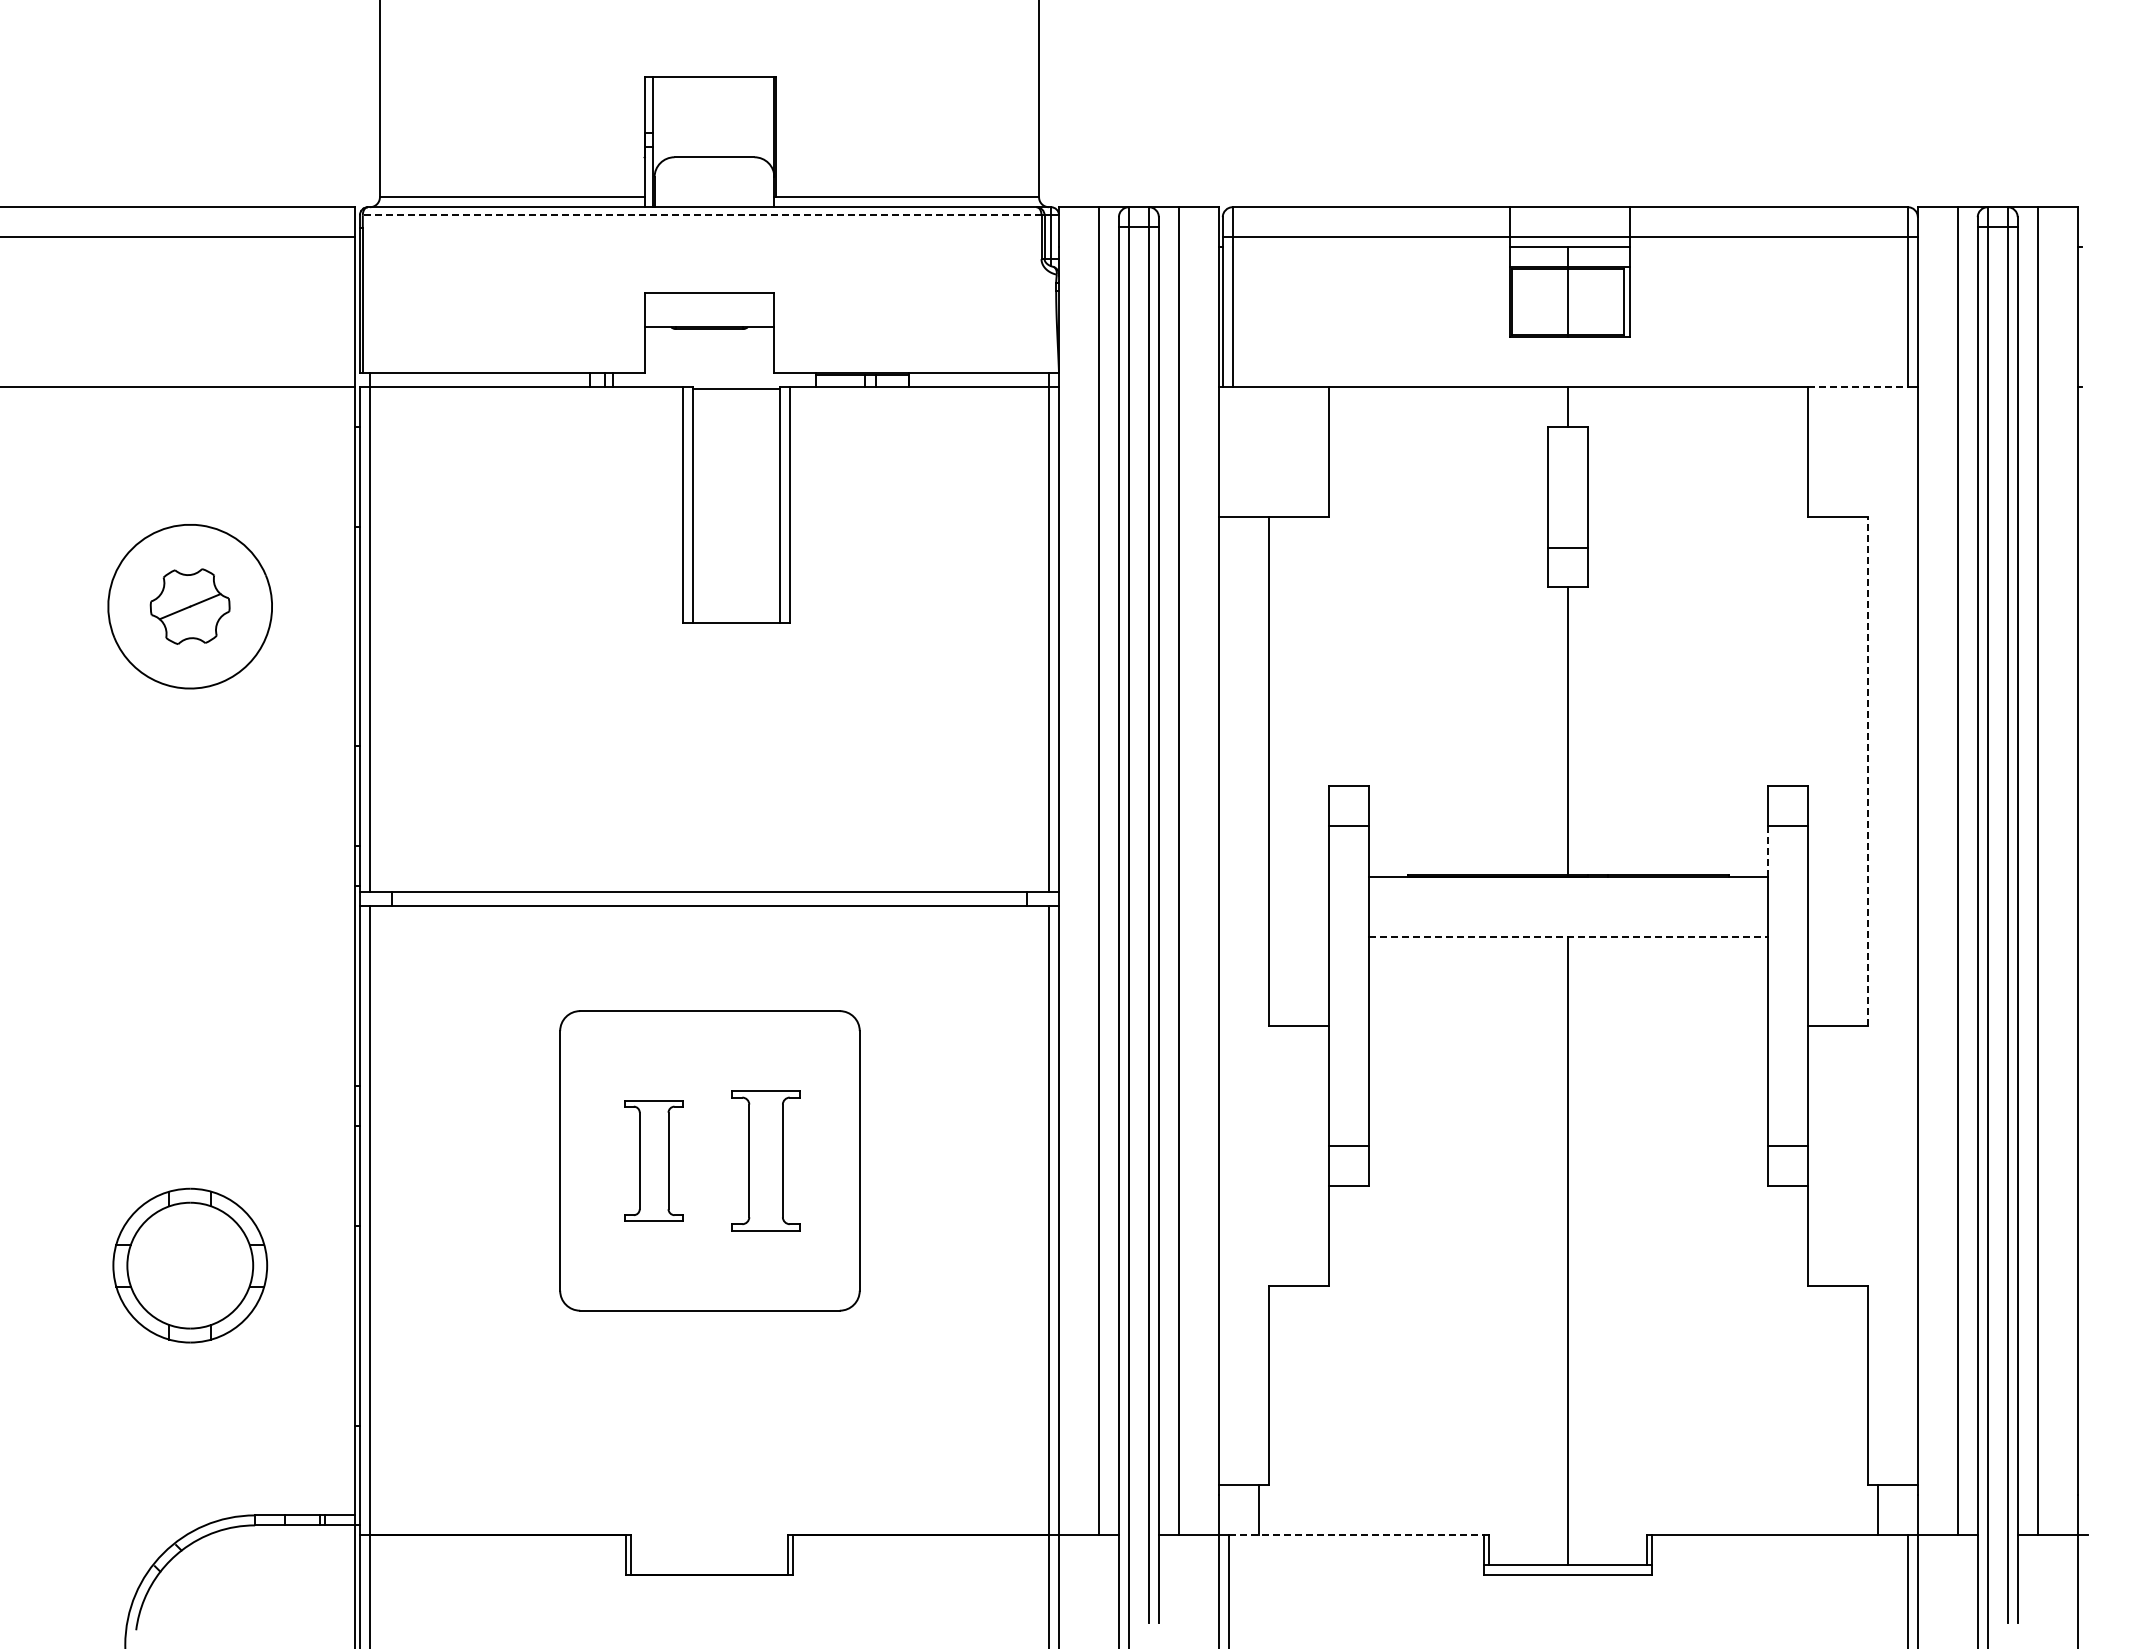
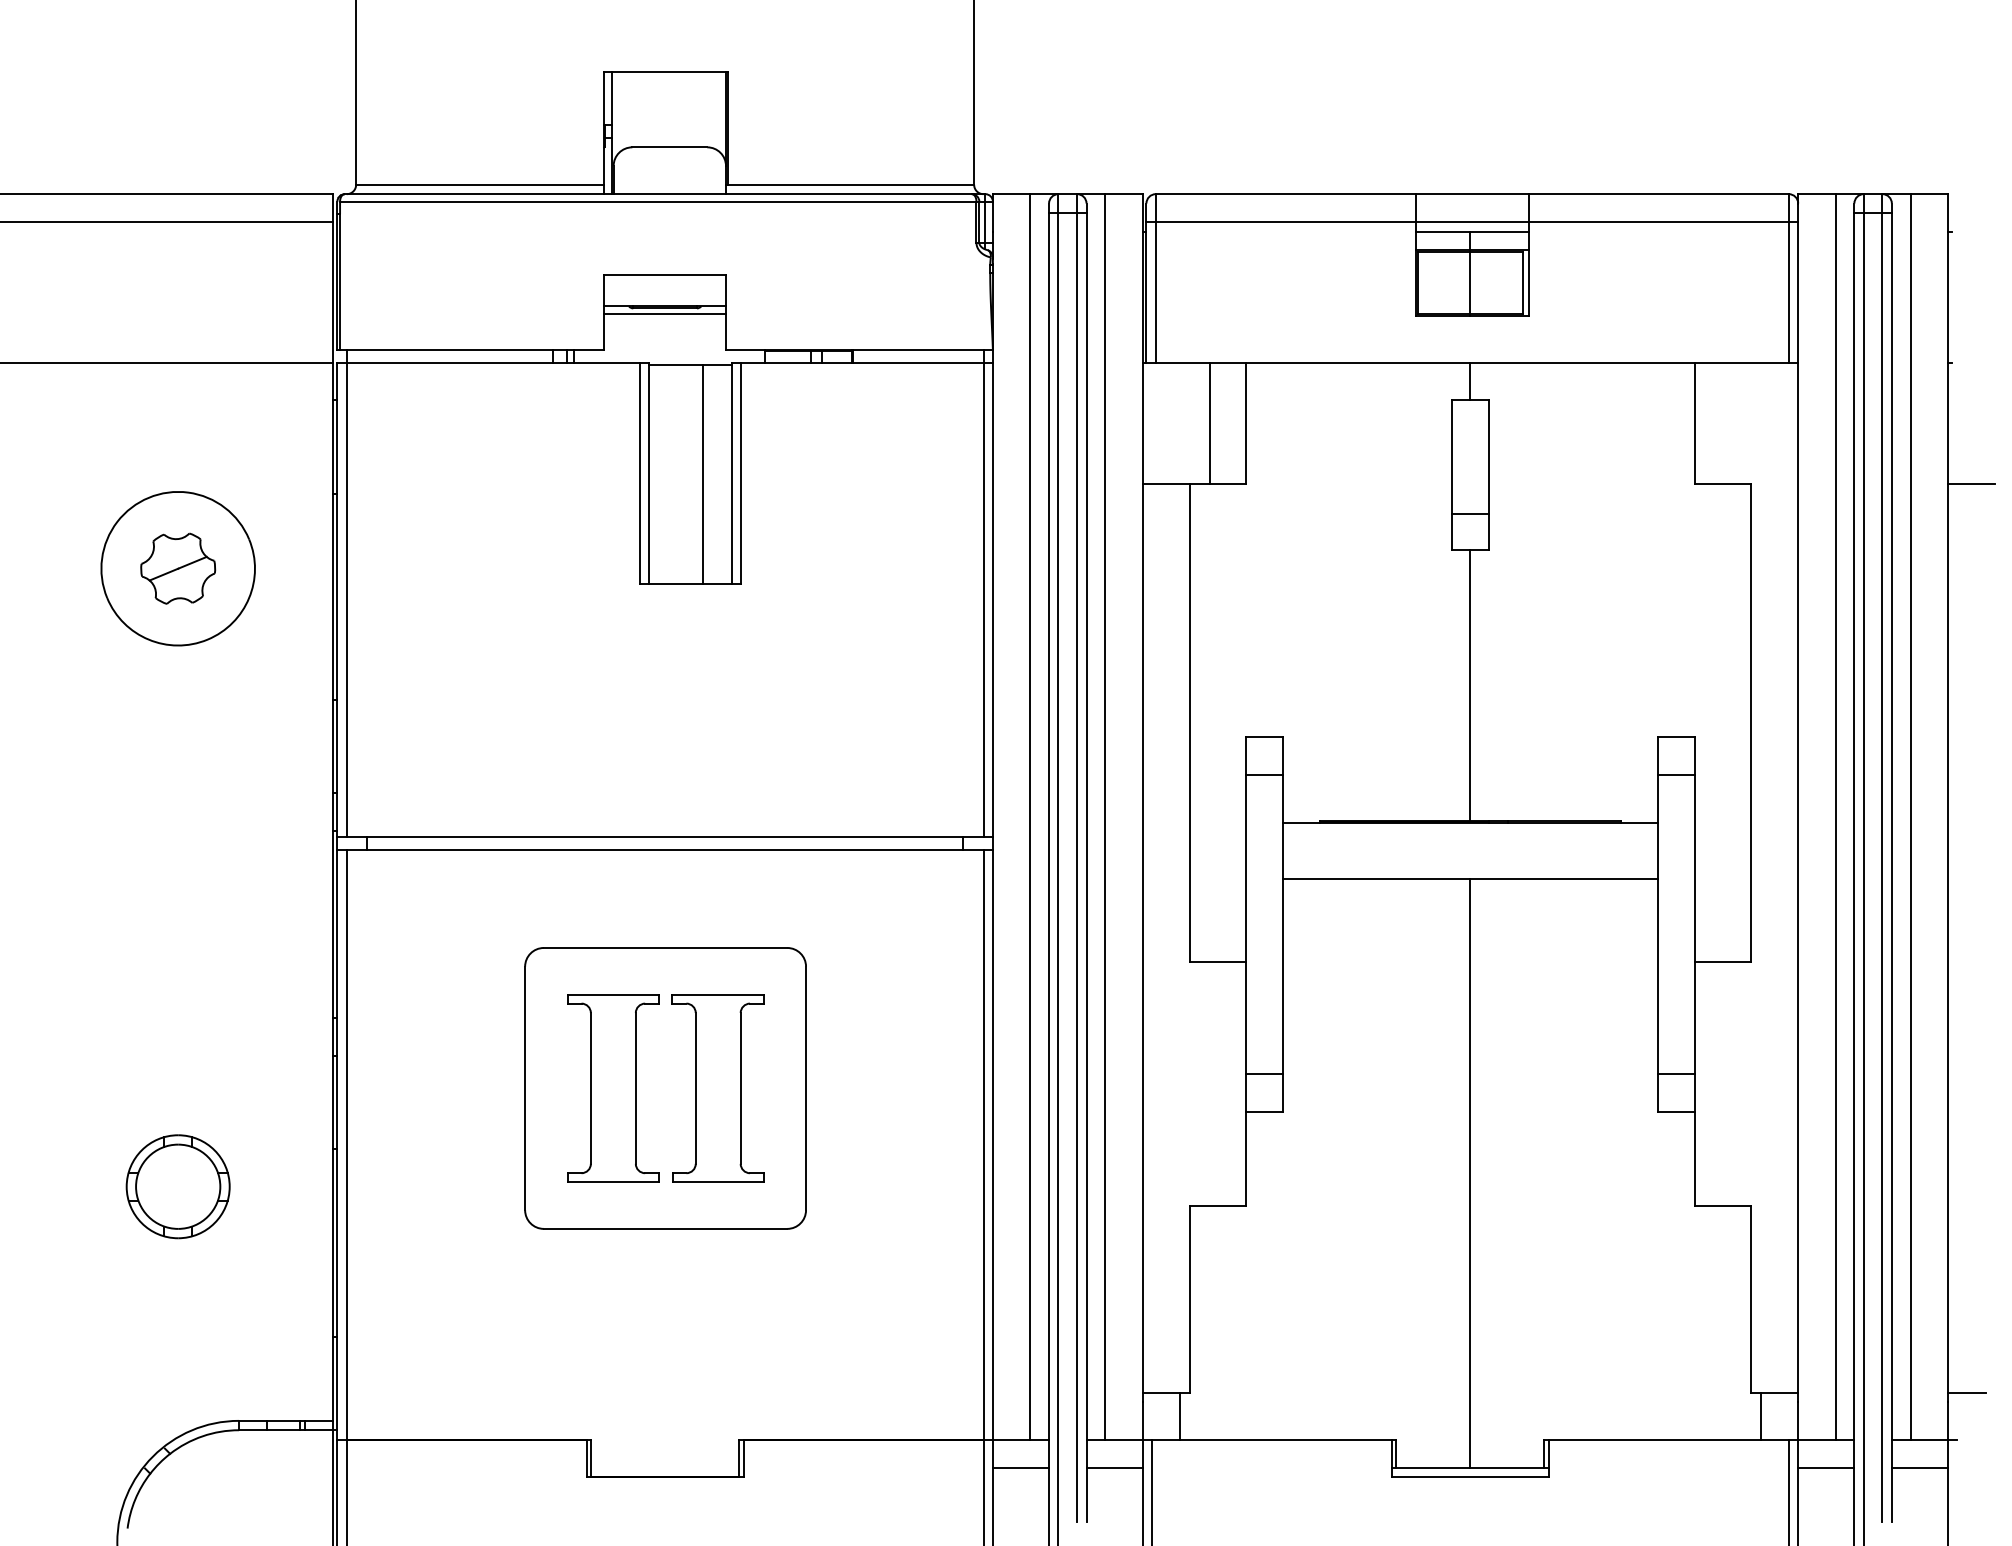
line: (701, 215) -> (657, 201), dashed -> solid
line: (709, 335) -> (665, 314), added
line: (1857, 386) -> (1741, 362), dashed -> solid
line: (1290, 451) -> (1209, 423), added
line: (749, 505) -> (702, 473), added
line: (2102, 516) -> (1971, 484), added
line: (1867, 771) -> (1751, 723), dashed -> solid
line: (1768, 851) -> (1658, 798), dashed -> solid
line: (1568, 937) -> (1470, 878), dashed -> solid
part: (653, 1160) -> (612, 1088), size x1.67
part: (765, 1160) -> (717, 1088), size x1.43
part: (189, 1265) -> (177, 1186), size x0.71
line: (2097, 1485) -> (1966, 1392), added
line: (1356, 1535) -> (1271, 1439), dashed -> solid
line: (1088, 1565) -> (1020, 1467), added
line: (1188, 1565) -> (1114, 1467), added
line: (1947, 1565) -> (1826, 1467), added
line: (2047, 1565) -> (1919, 1467), added

